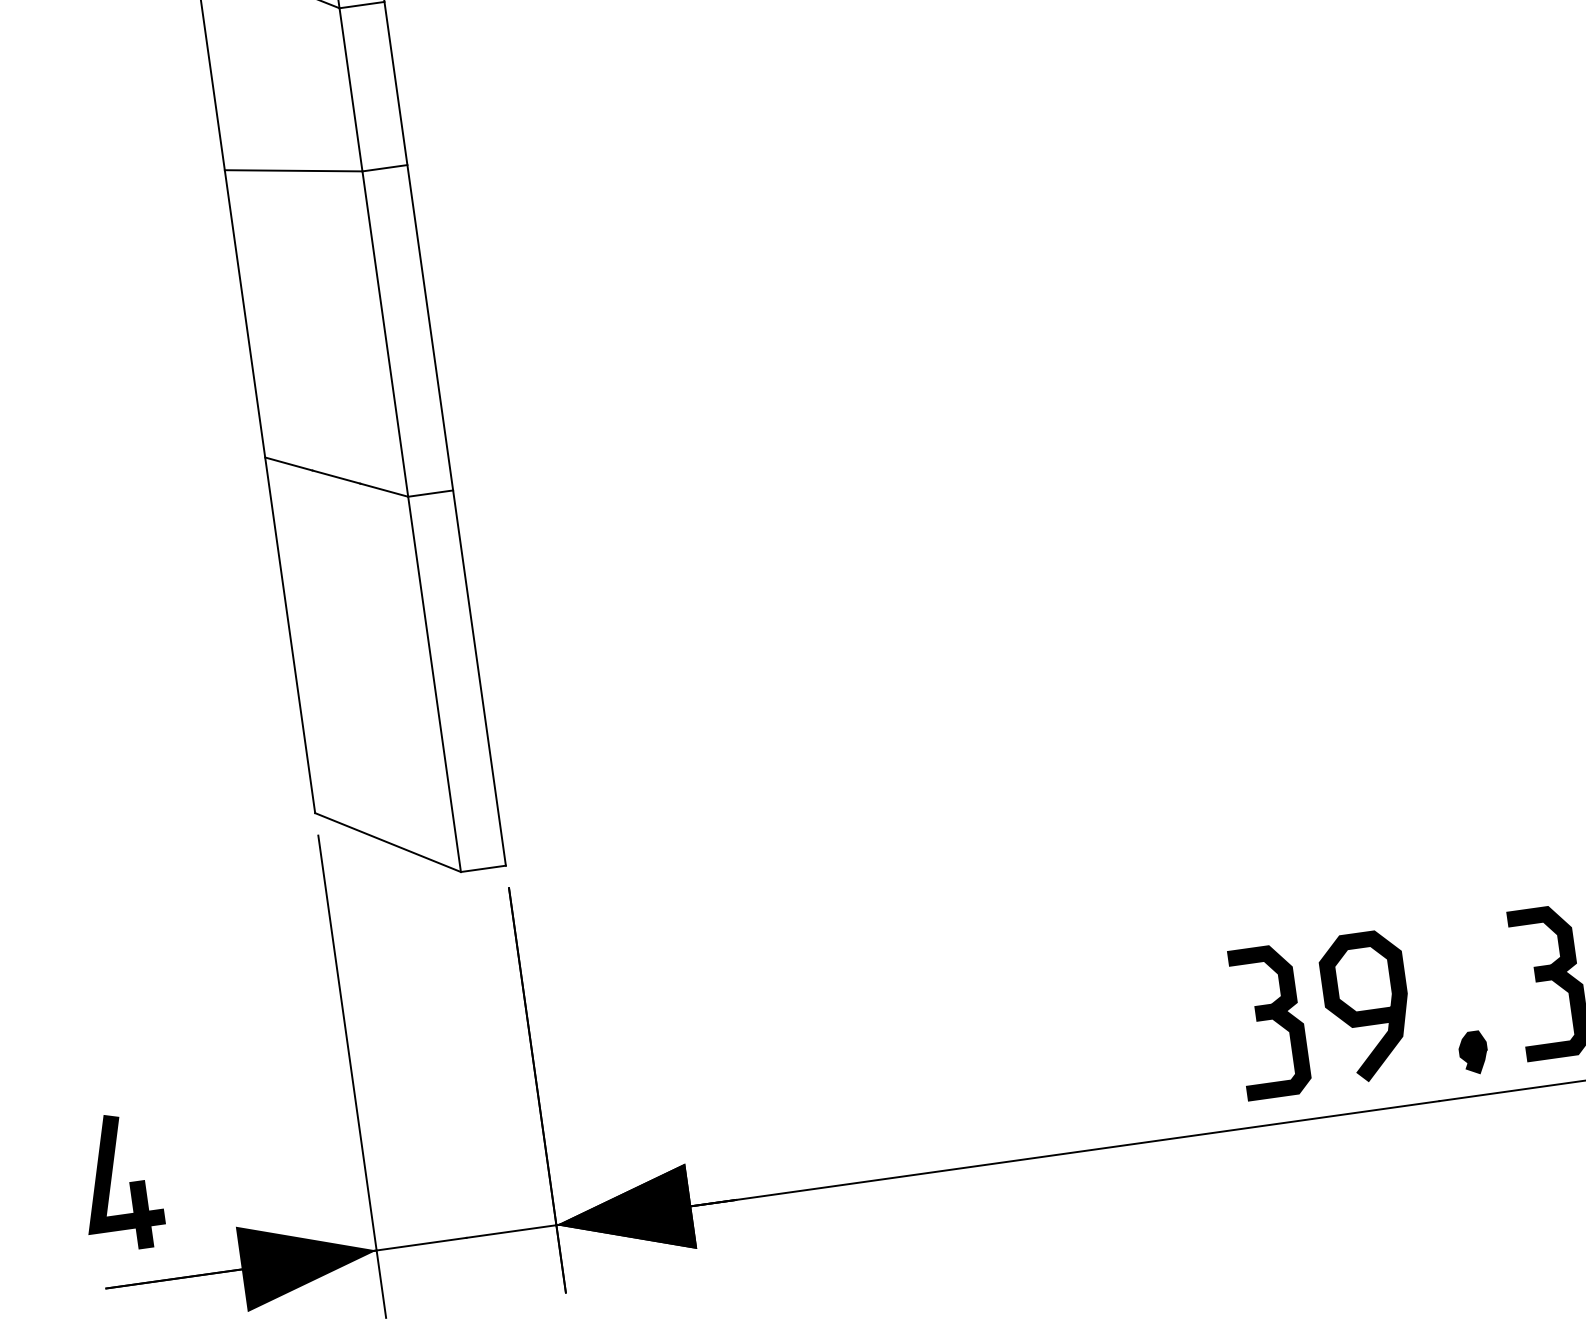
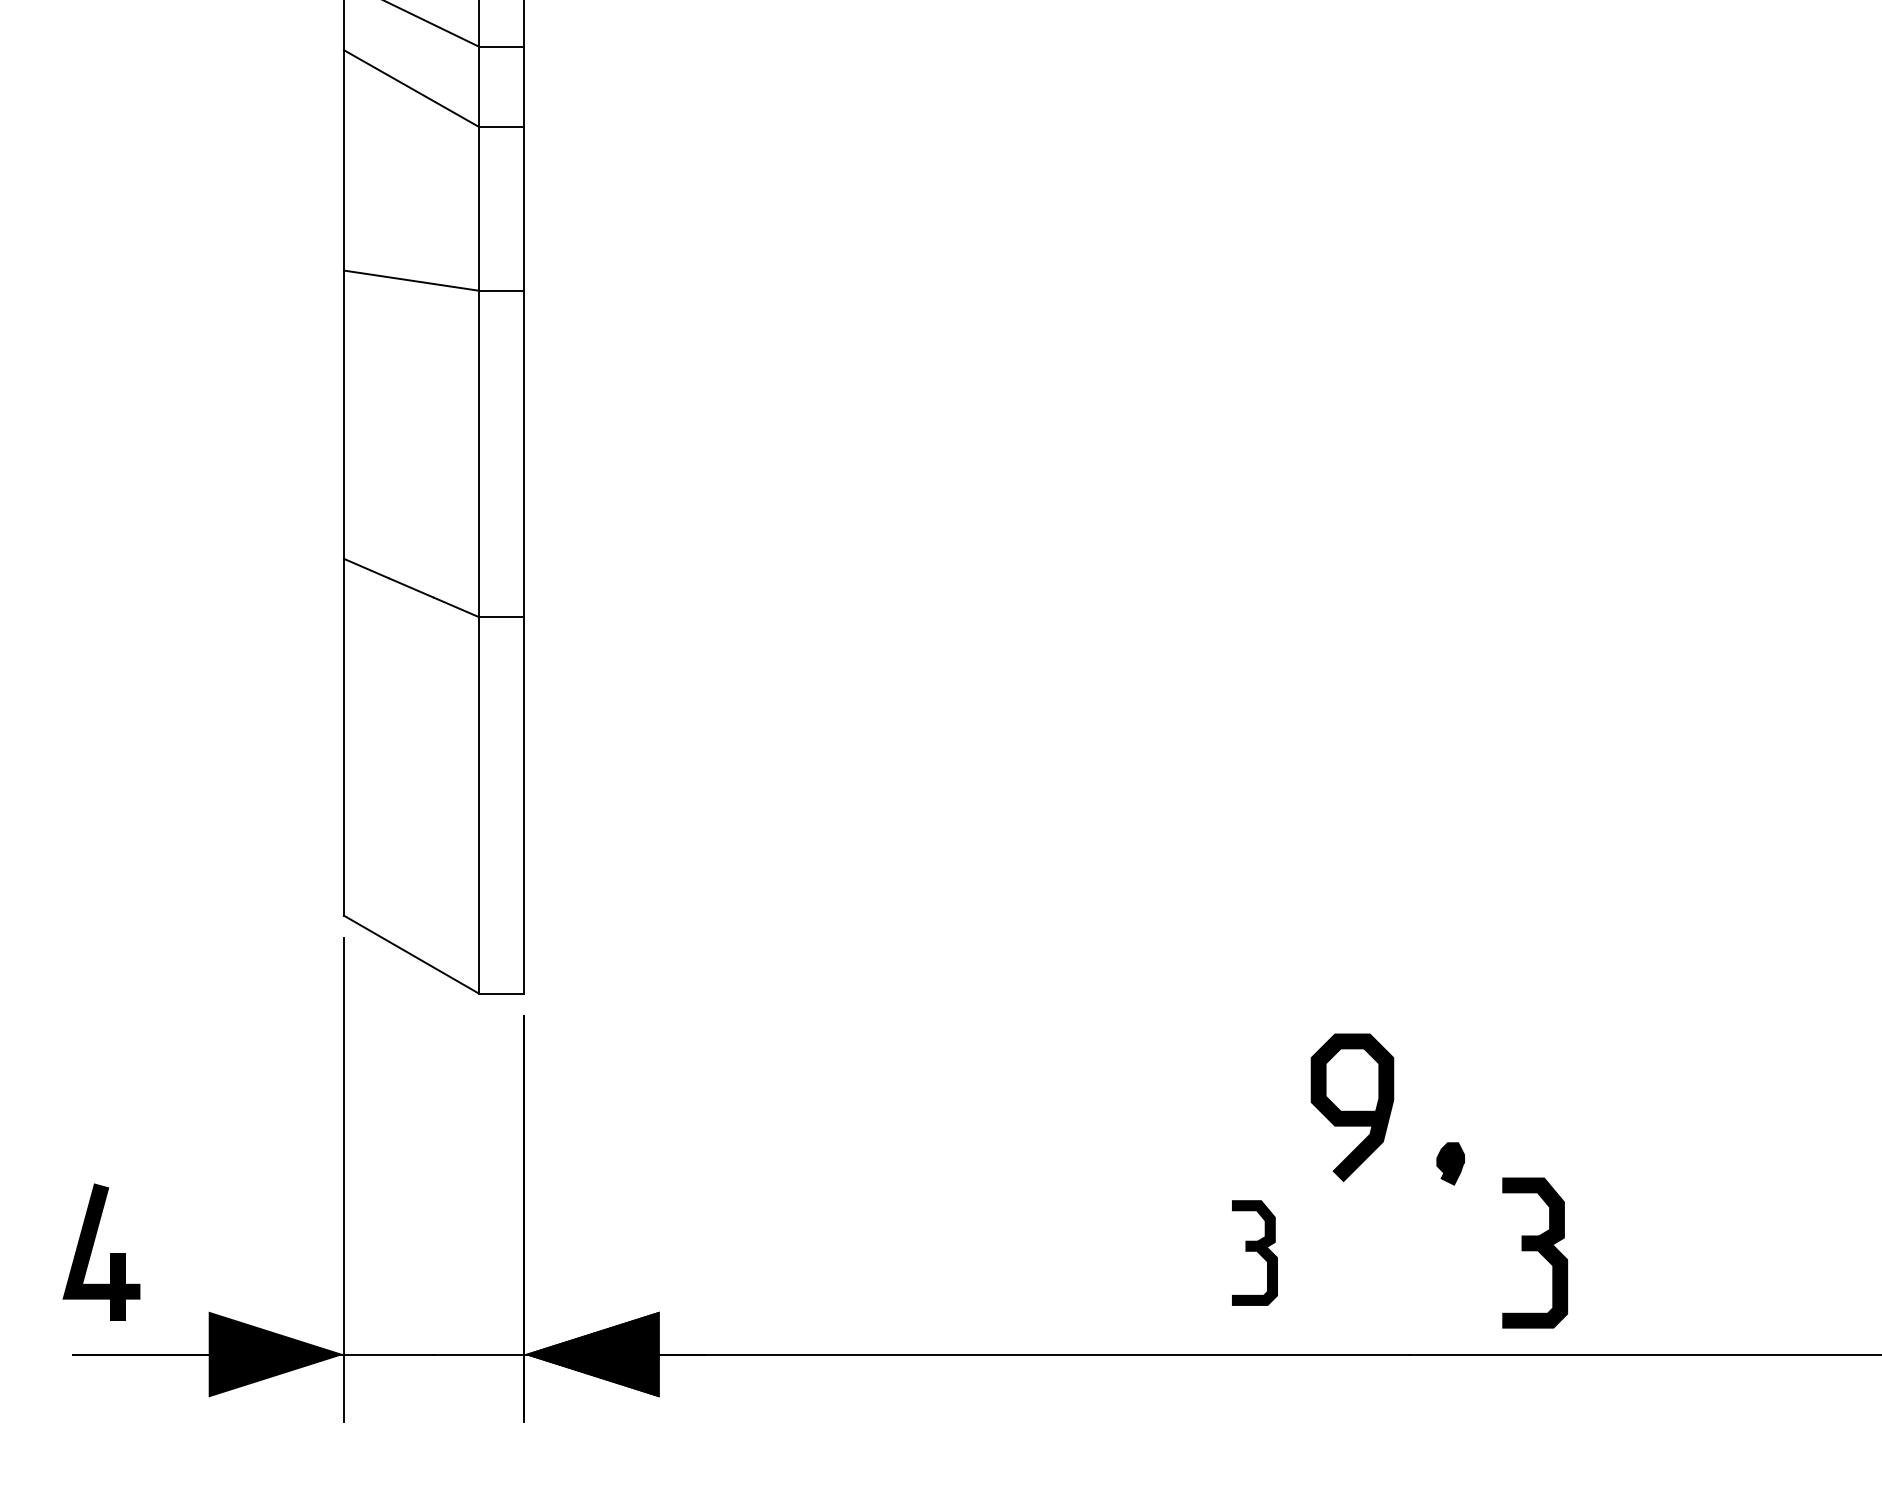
curve: (1367, 1009) -> (1352, 1110), moved
part: (1269, 1021) -> (1254, 1252), size x0.7
part: (1473, 1052) -> (1450, 1163), moved

